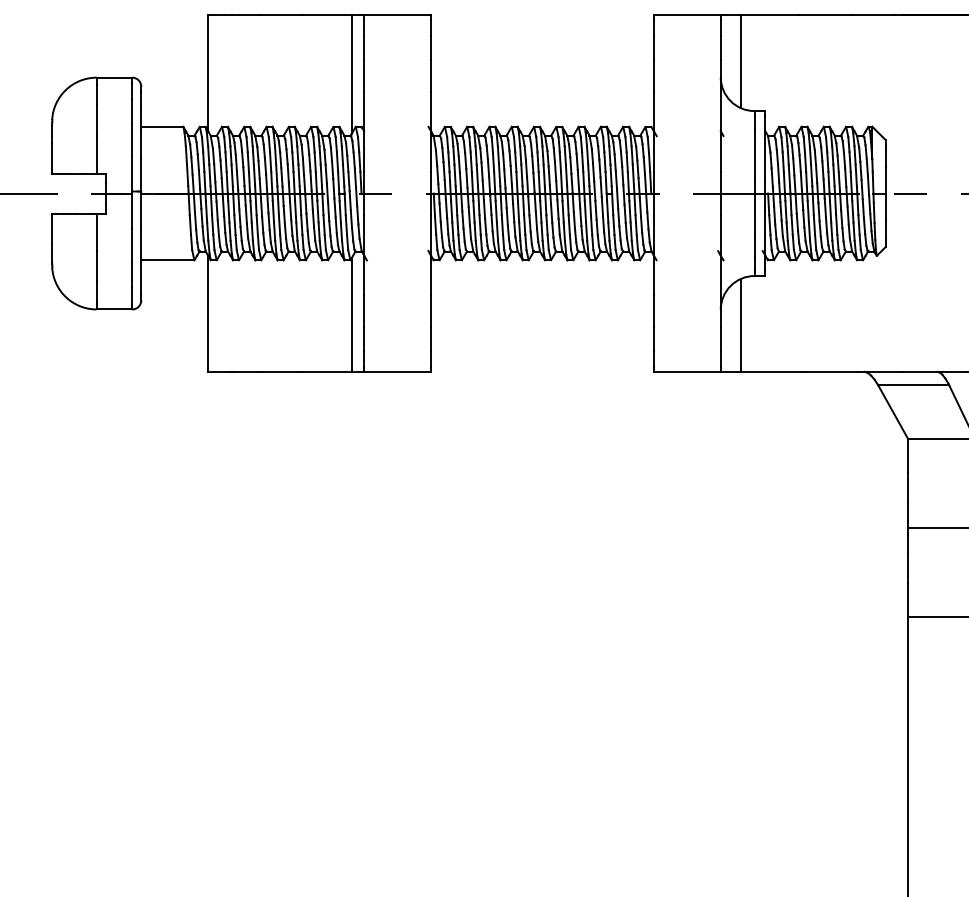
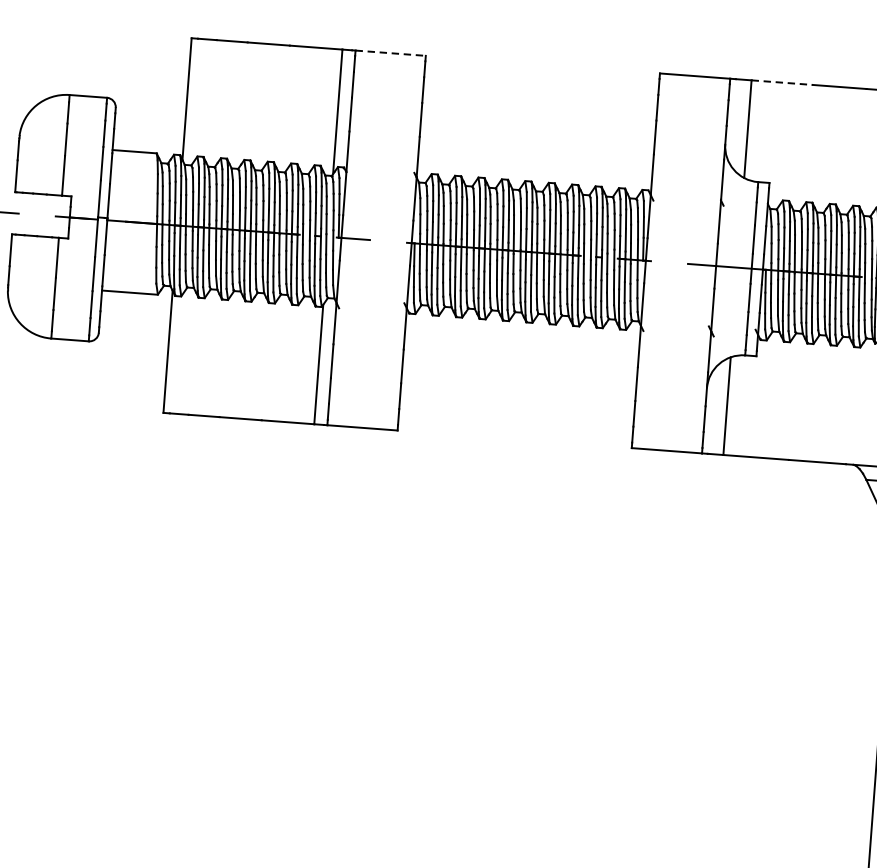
line: (398, 15) -> (391, 53), solid -> dashed
line: (770, 15) -> (782, 82), solid -> dashed

